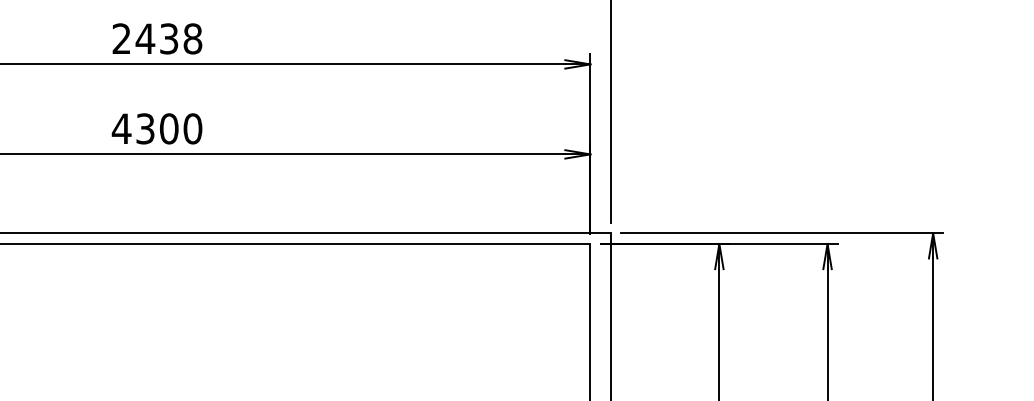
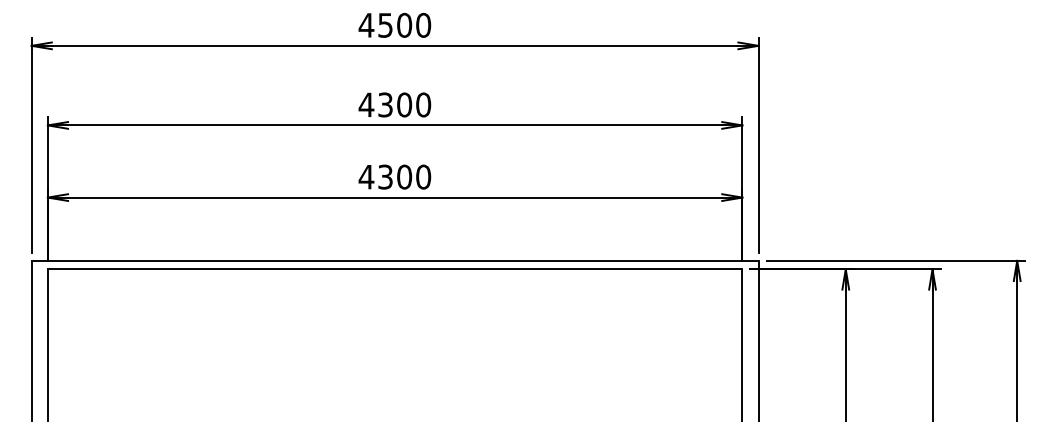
text: (156, 38) -> (394, 104), 2438 -> 4300

